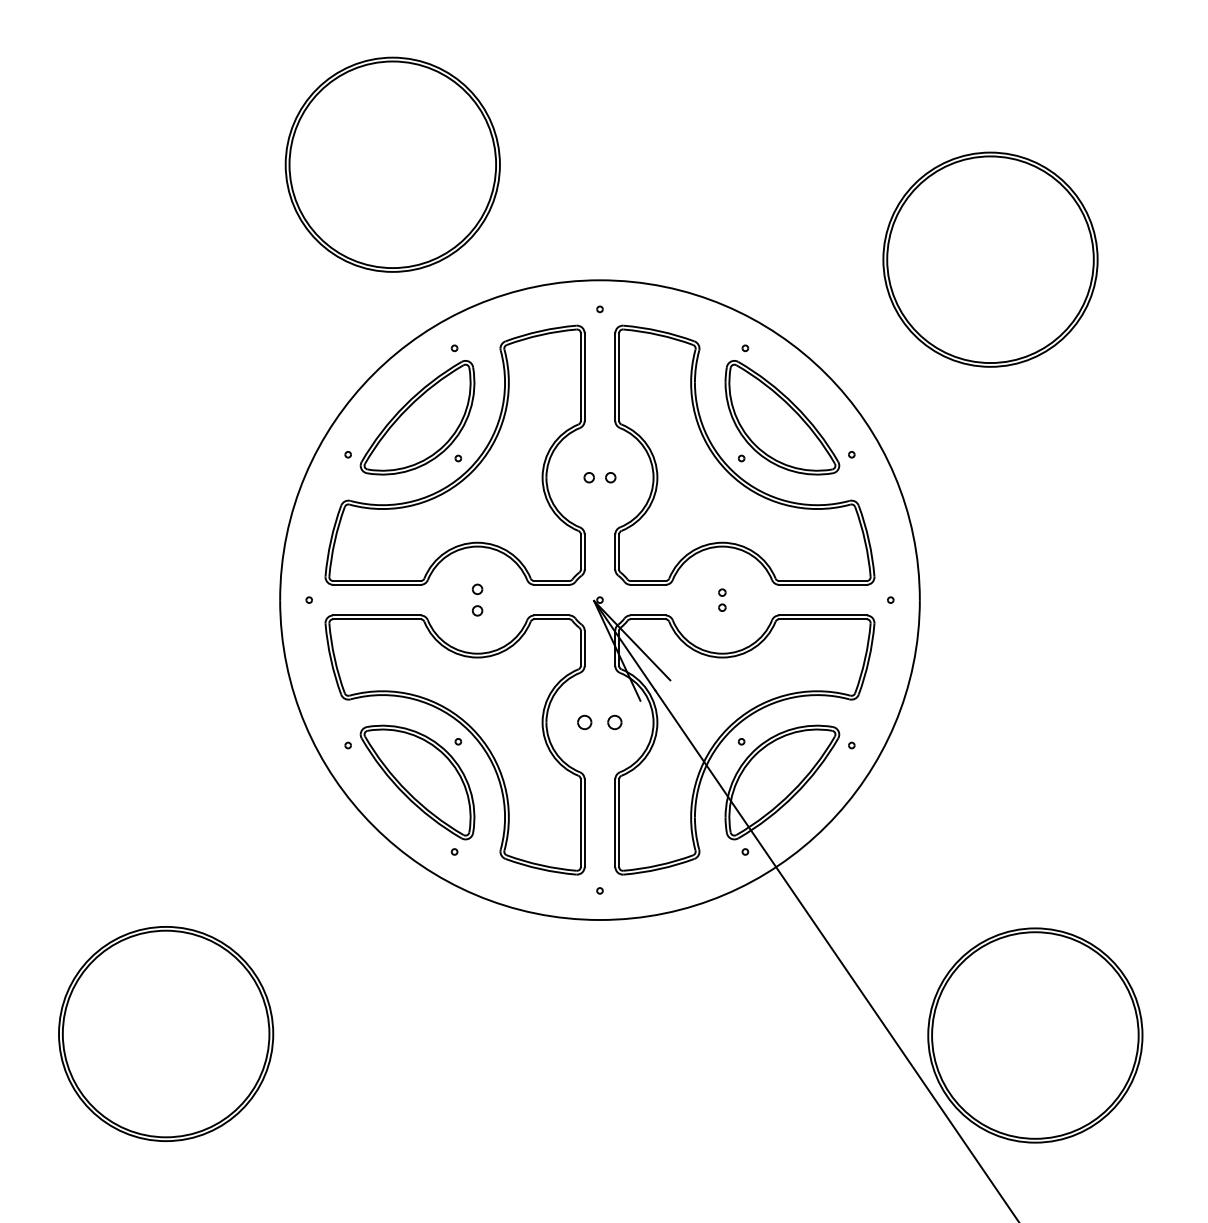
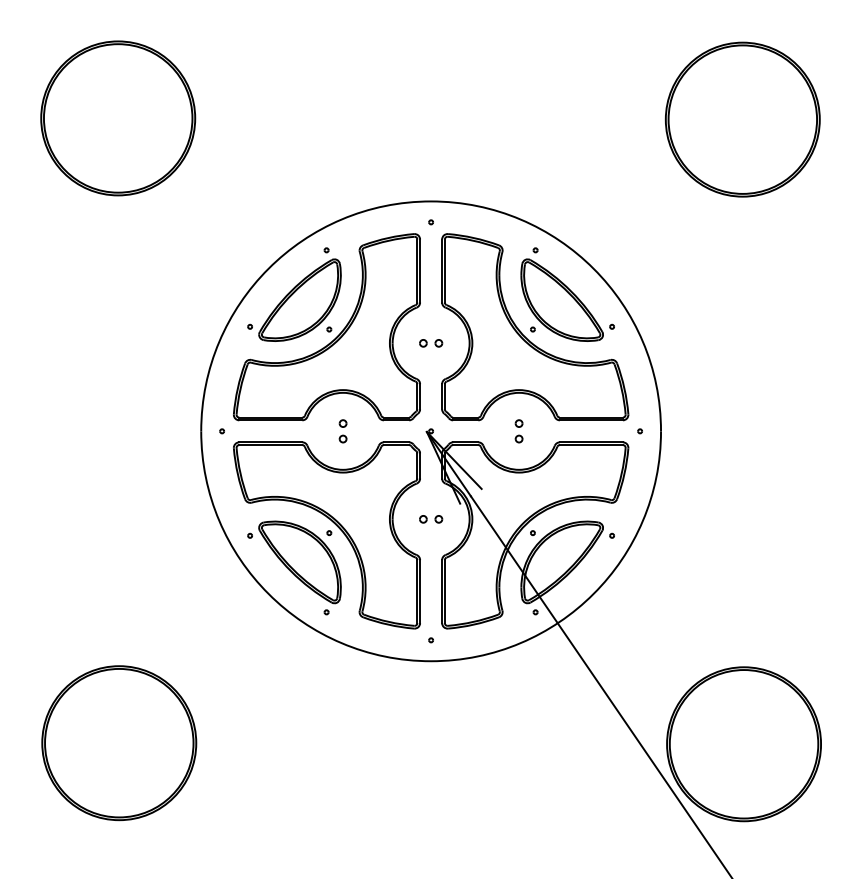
part: (393, 164) -> (118, 118), moved
part: (990, 259) -> (742, 119), moved
part: (721, 600) -> (518, 431), size x1.43
part: (600, 722) -> (431, 519), size x0.71

